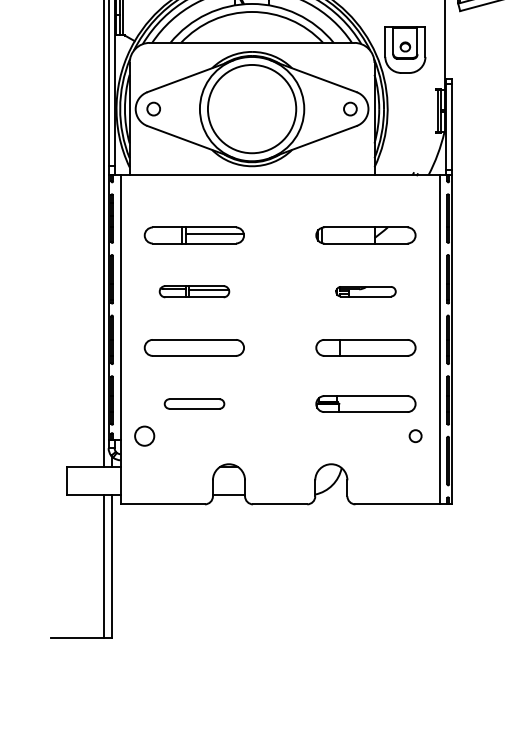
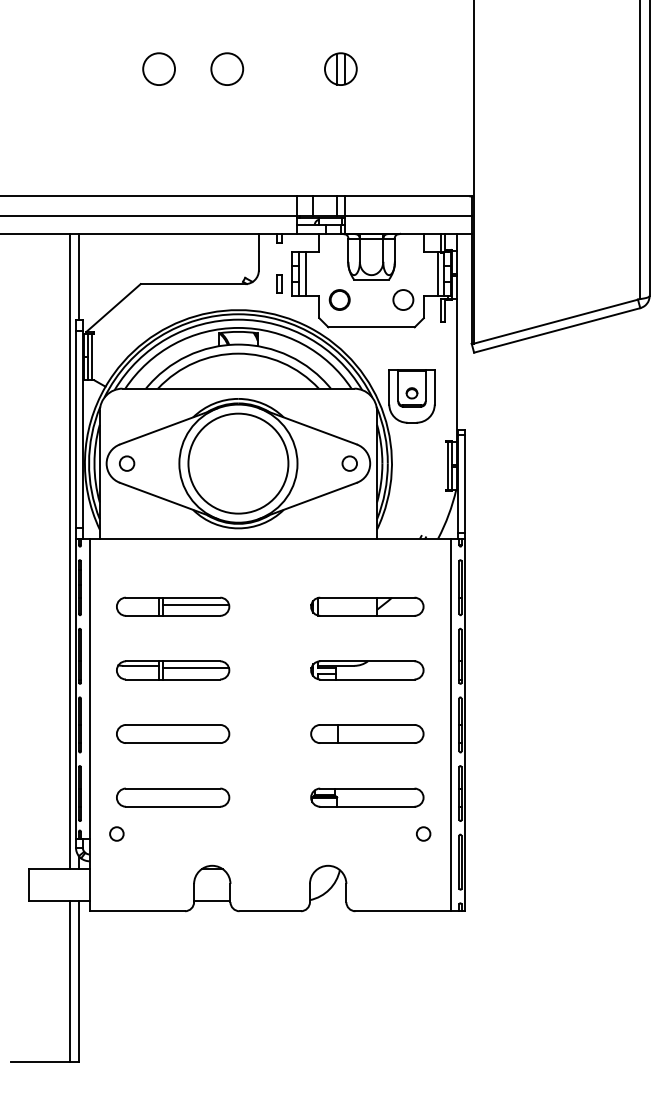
part: (194, 291) -> (173, 670), size x1.43
part: (366, 291) -> (367, 670), size x1.67
part: (194, 403) -> (173, 797), size x1.67
circle: (144, 435) -> (116, 833), size x0.62

